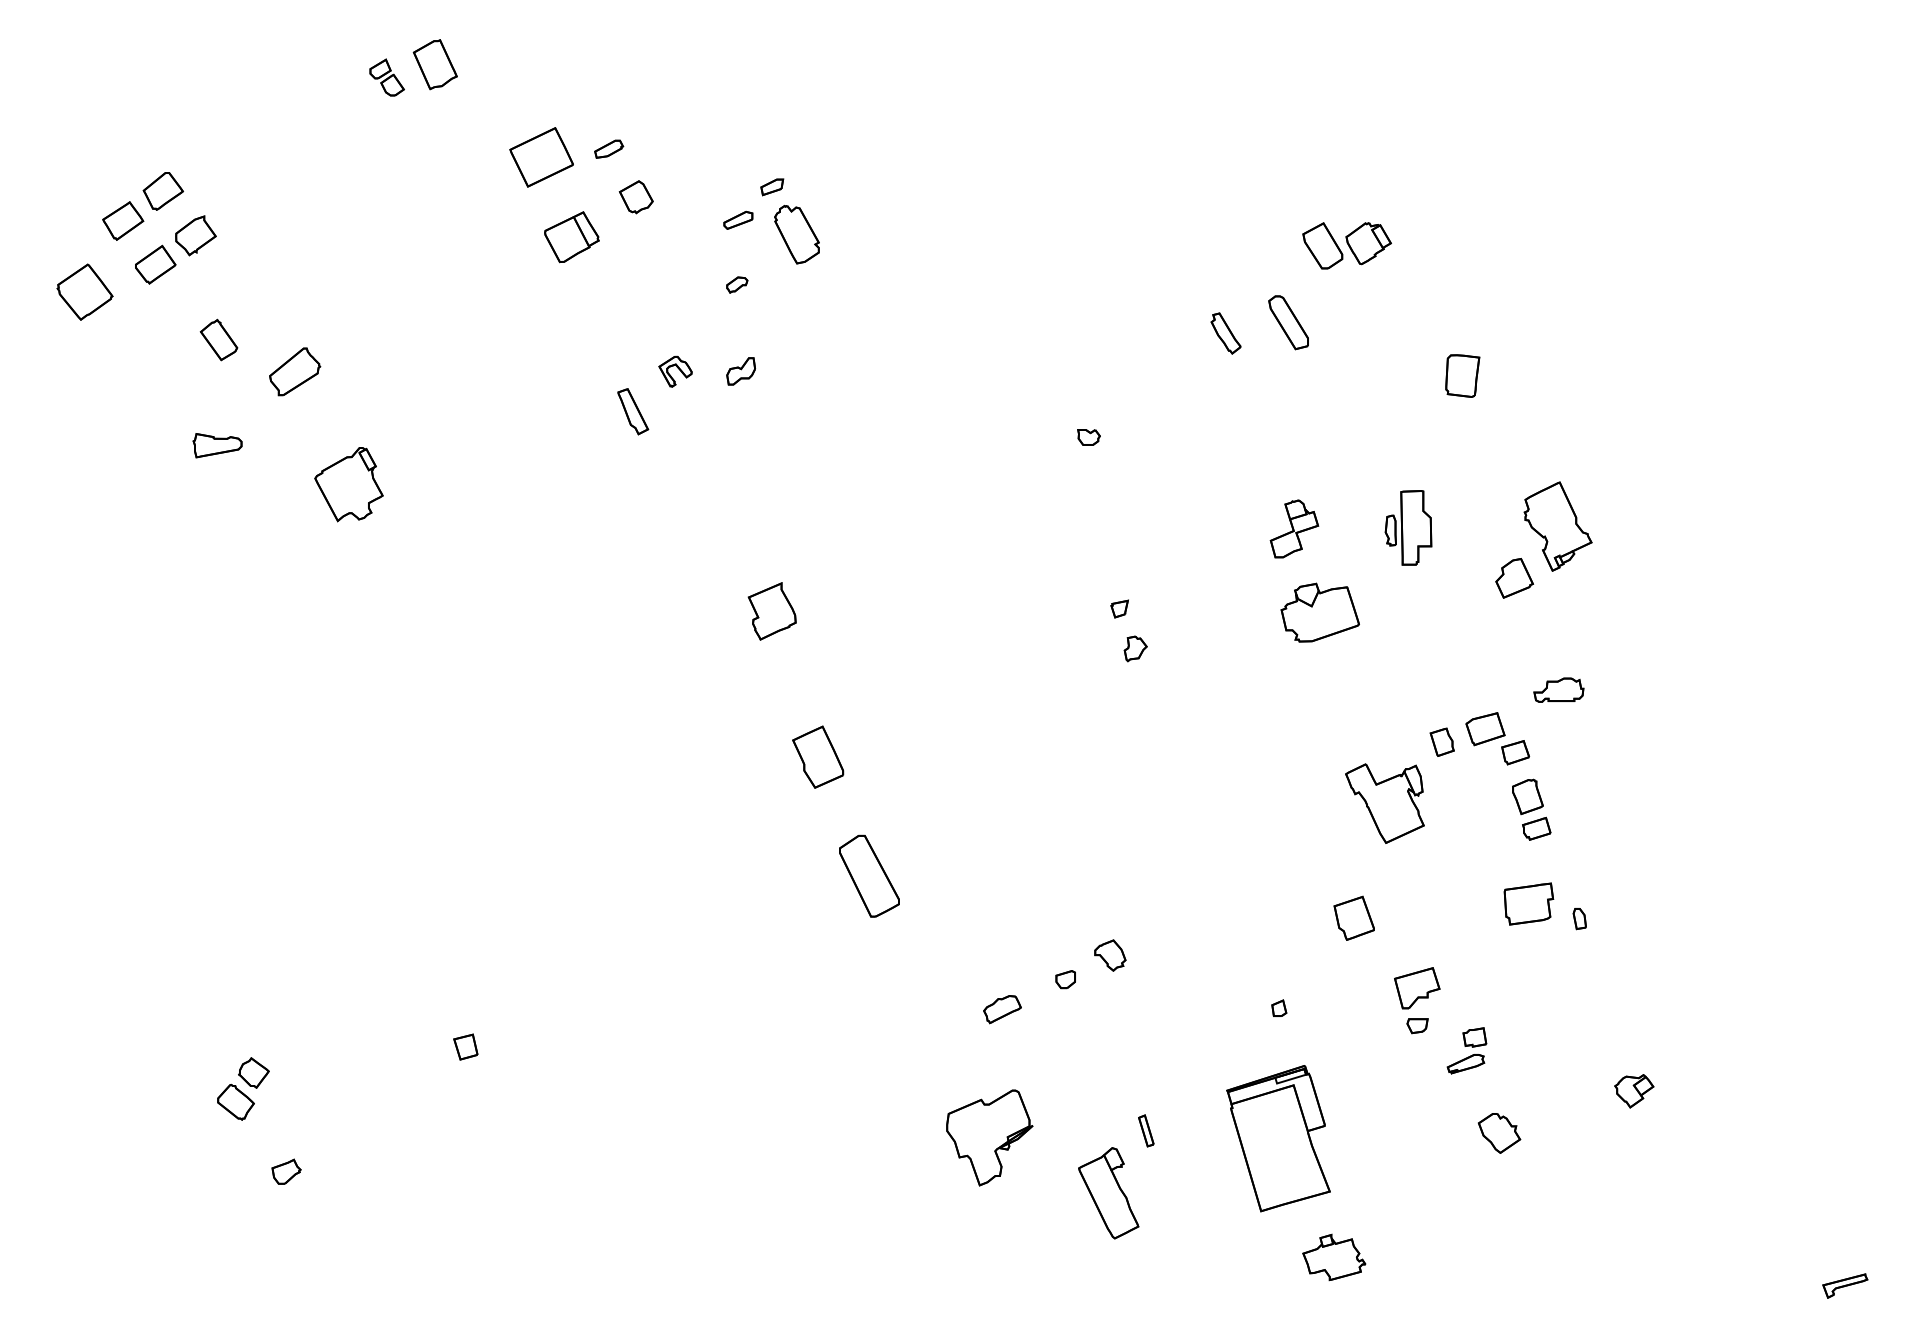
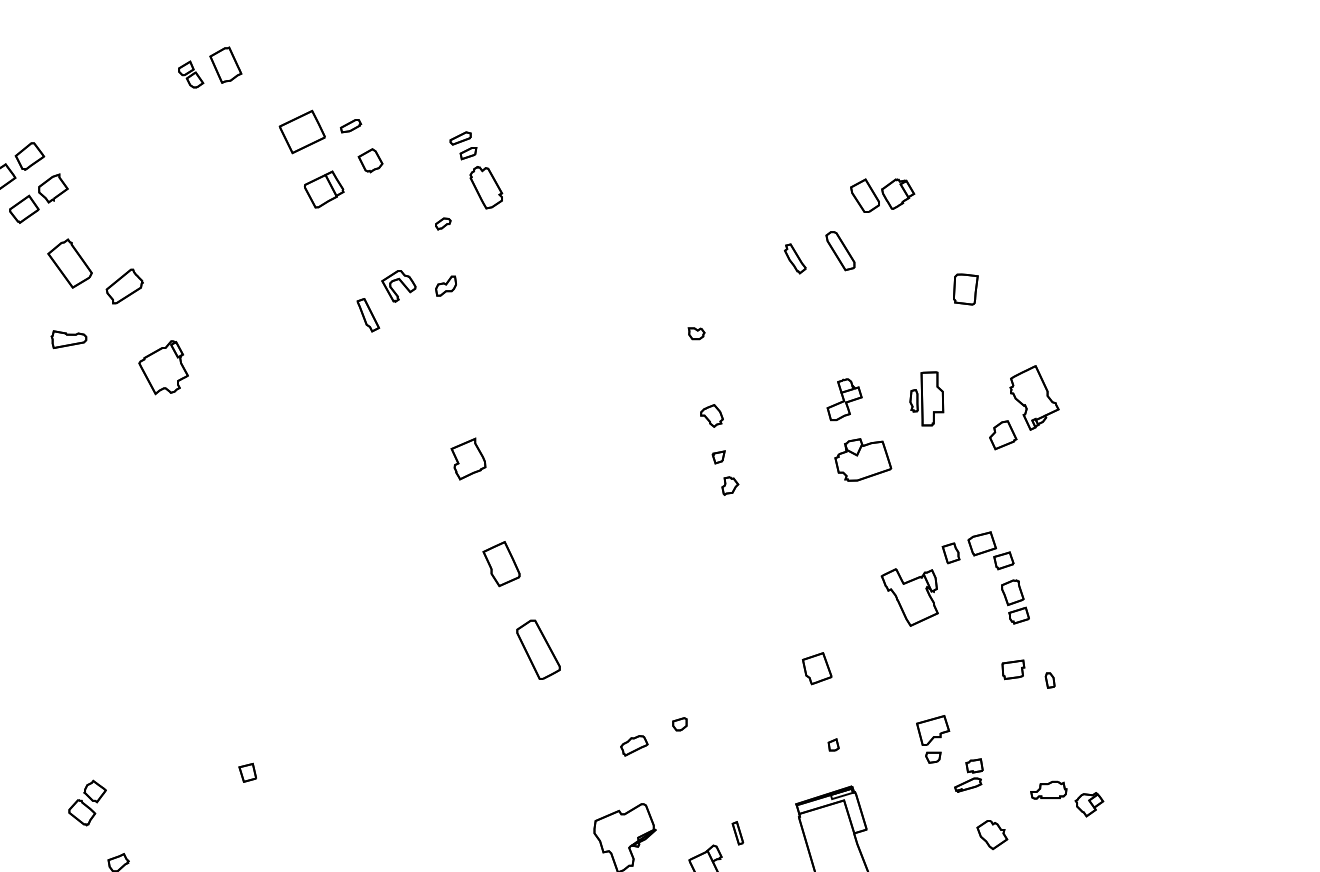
part: (738, 219) -> (460, 137), moved
part: (218, 339) -> (69, 263), size x1.67
part: (675, 371) -> (398, 286), size x1.43
part: (1558, 689) -> (1048, 789), moved
part: (1528, 903) -> (1013, 669), size x0.62
part: (1353, 917) -> (816, 668), moved
part: (1110, 955) -> (712, 415), moved

